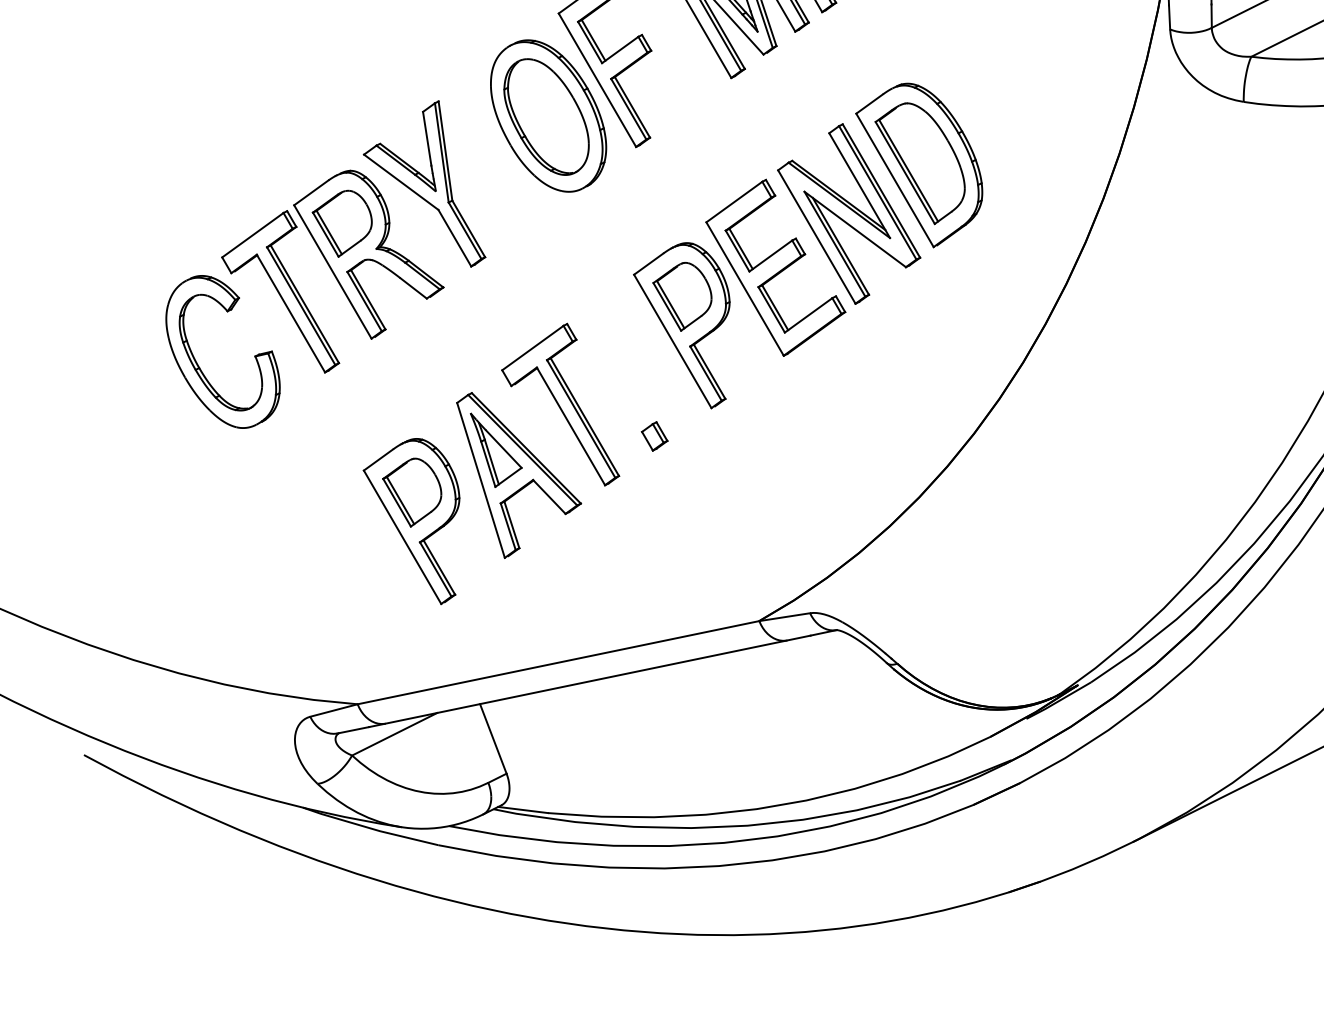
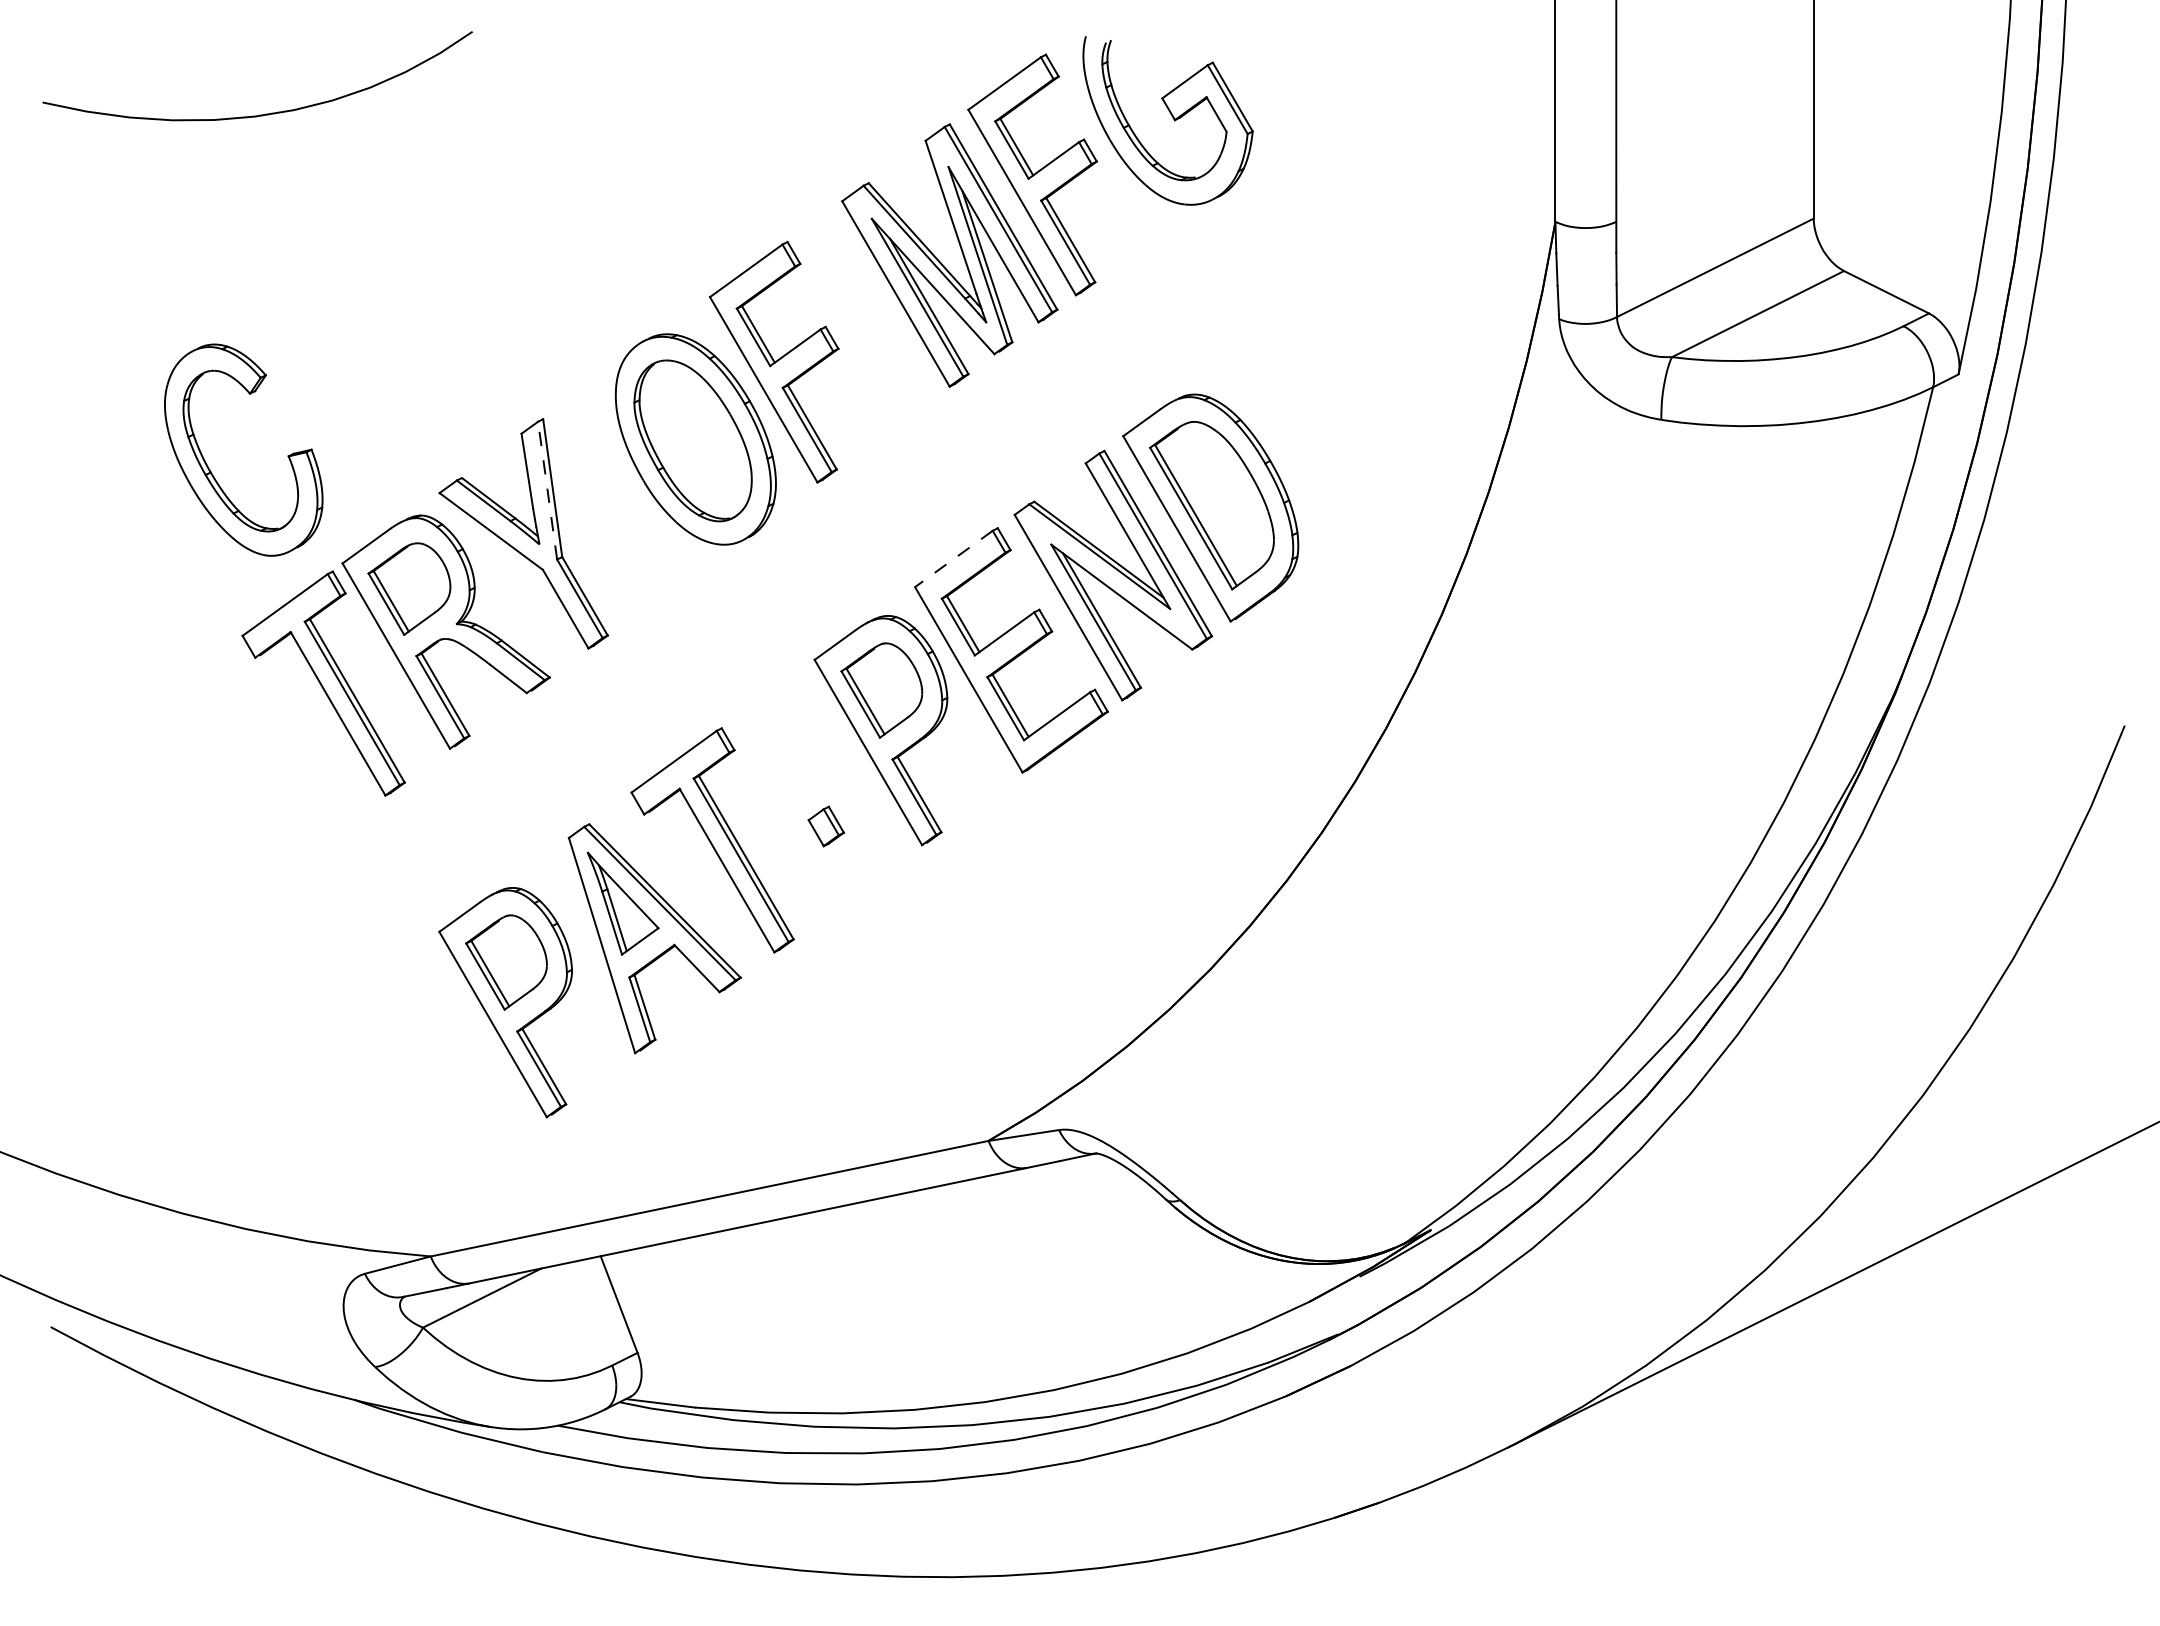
line: (441, 152) -> (547, 490), solid -> dashed
line: (734, 201) -> (953, 558), solid -> dashed
part: (199, 365) -> (210, 469), moved
part: (654, 436) -> (825, 826), moved

